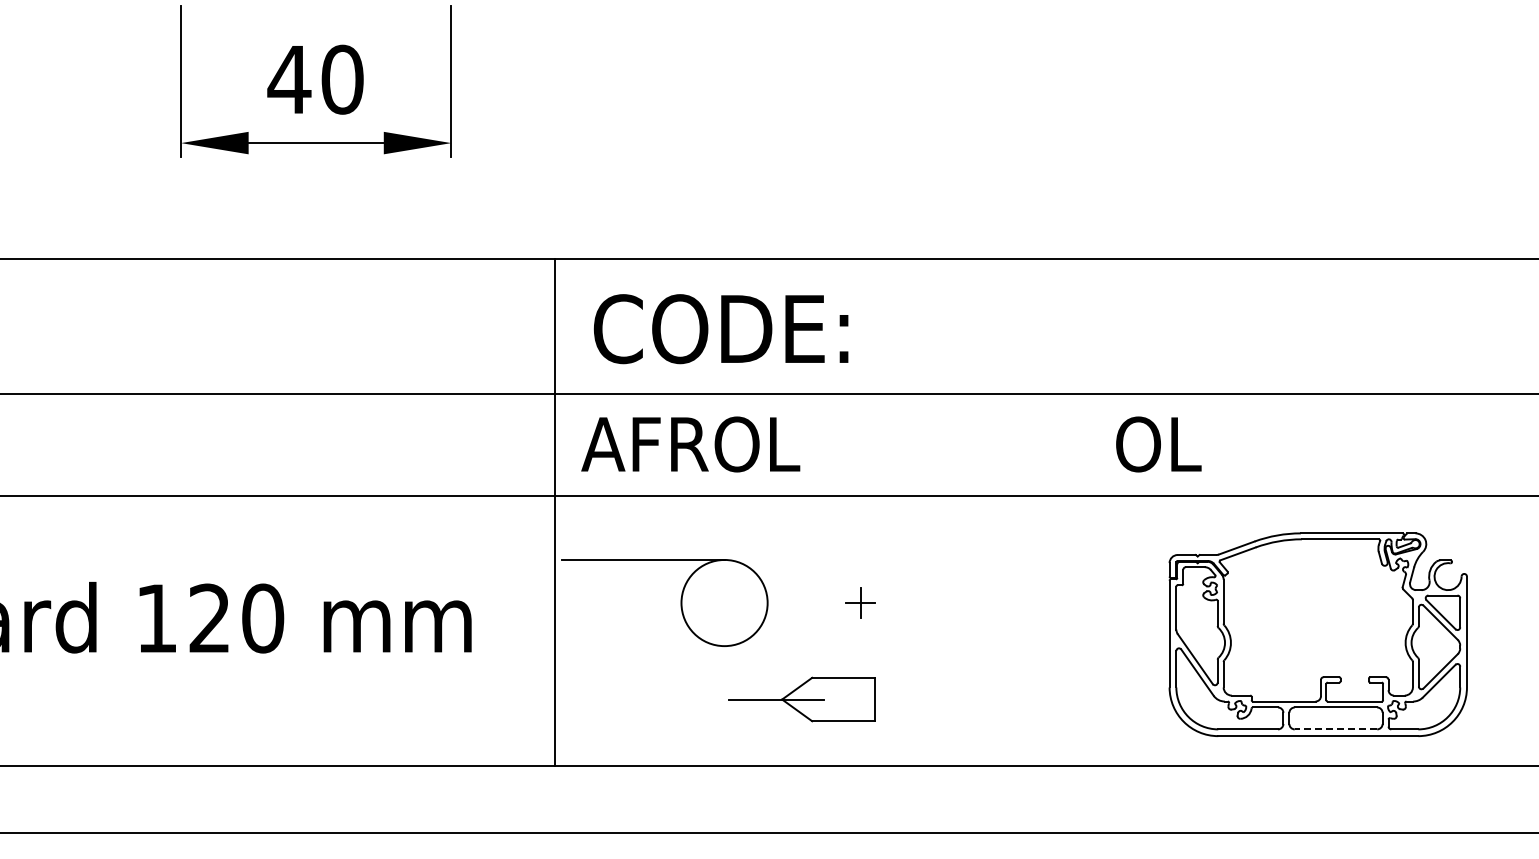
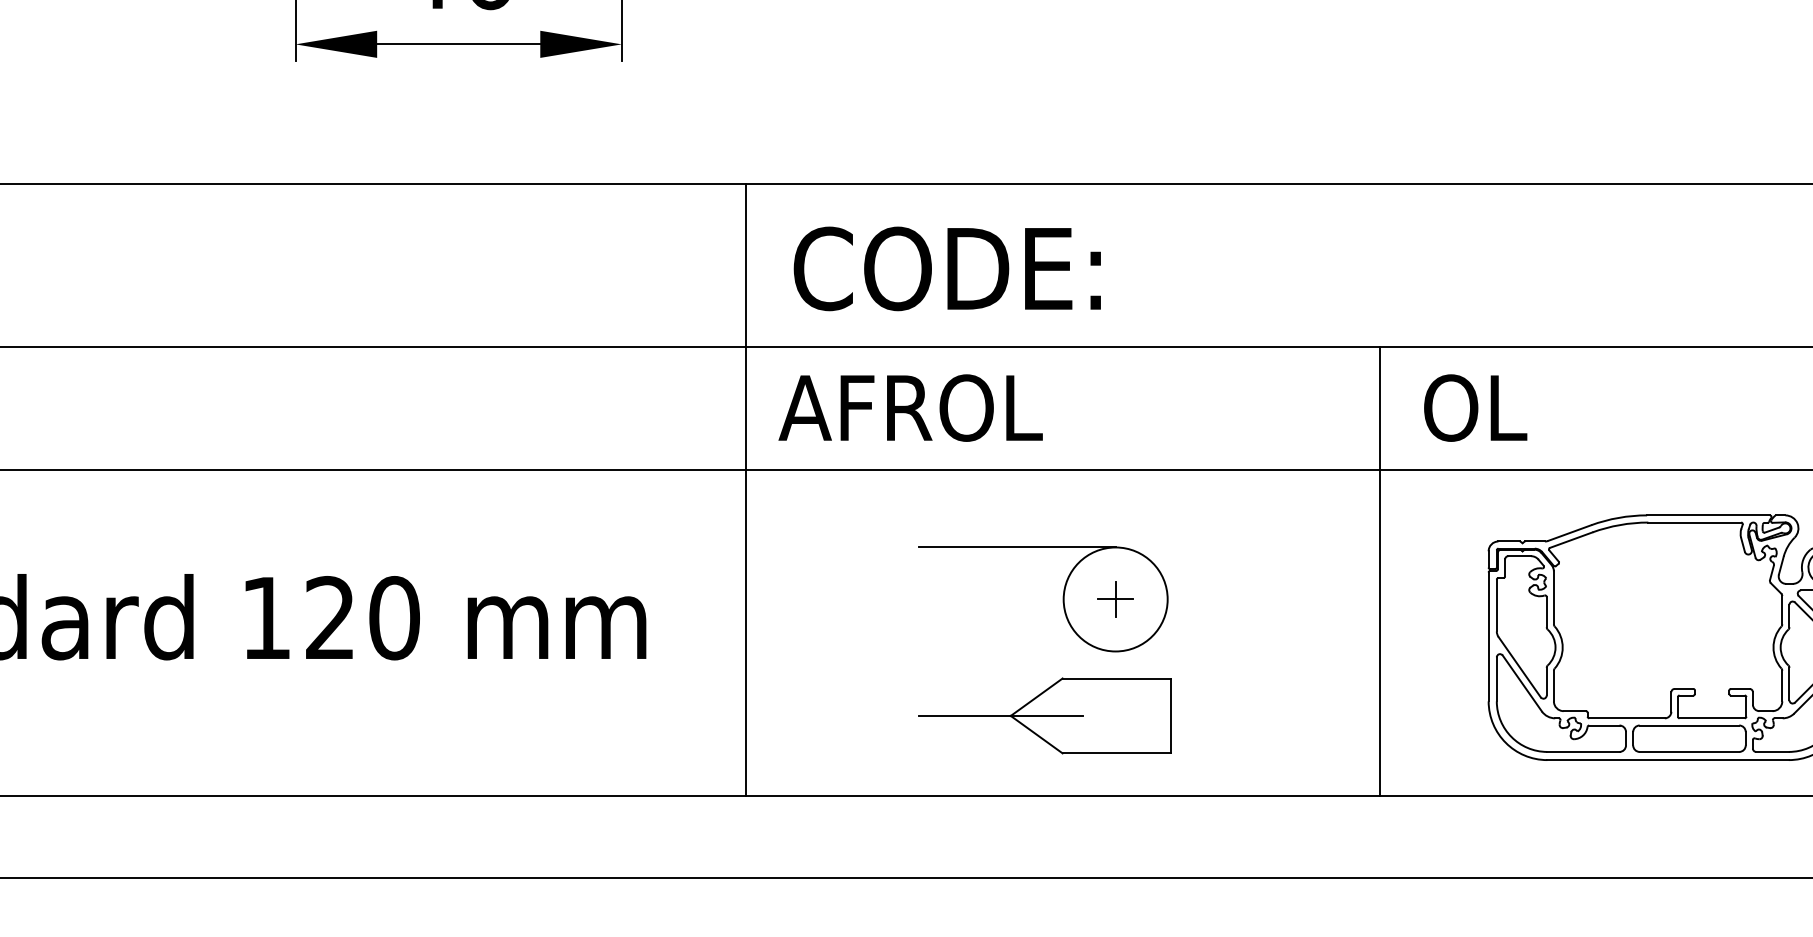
line: (1079, 579) -> (1379, 571), added
part: (680, 602) -> (1062, 598), moved
part: (801, 699) -> (1044, 715), size x1.43
line: (1335, 729) -> (1688, 752), dashed -> solid

